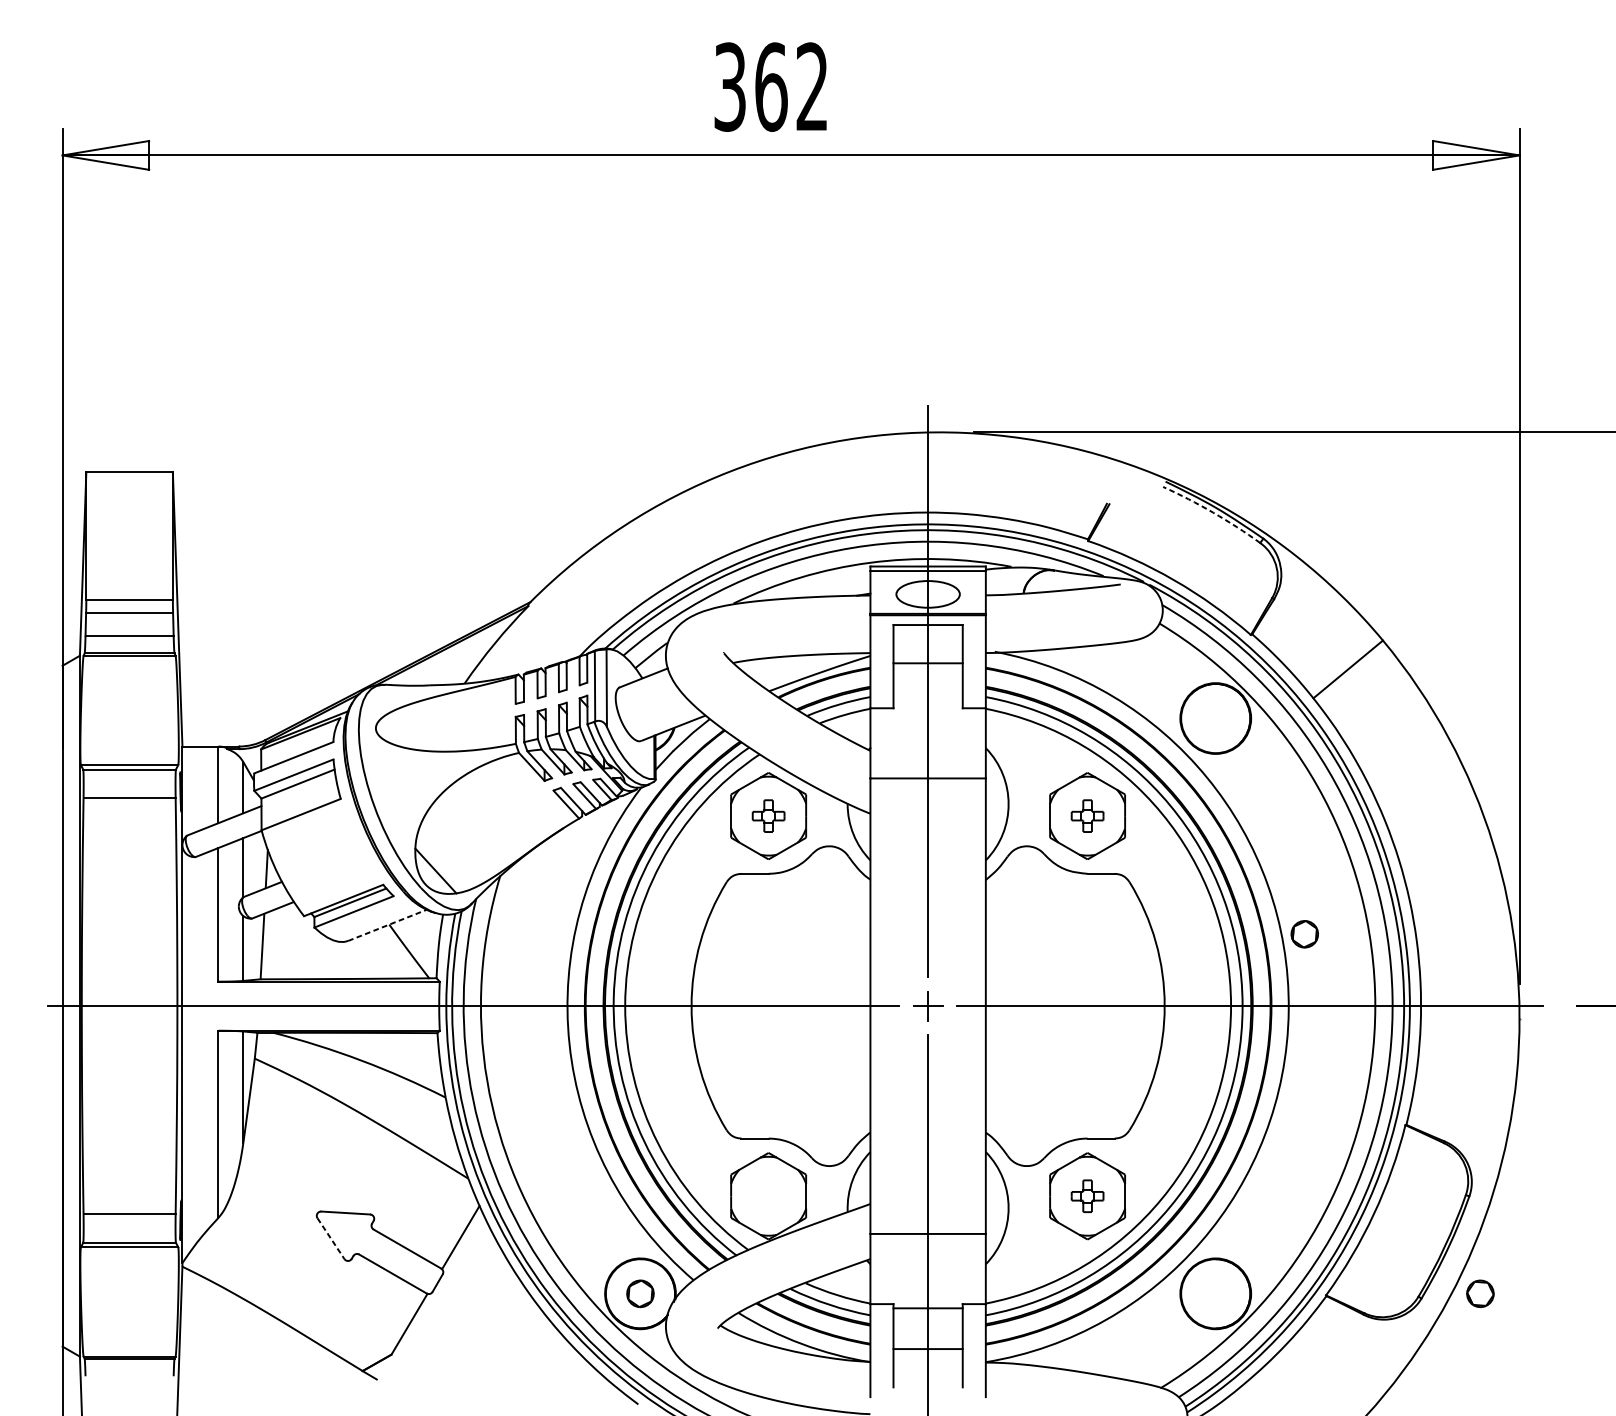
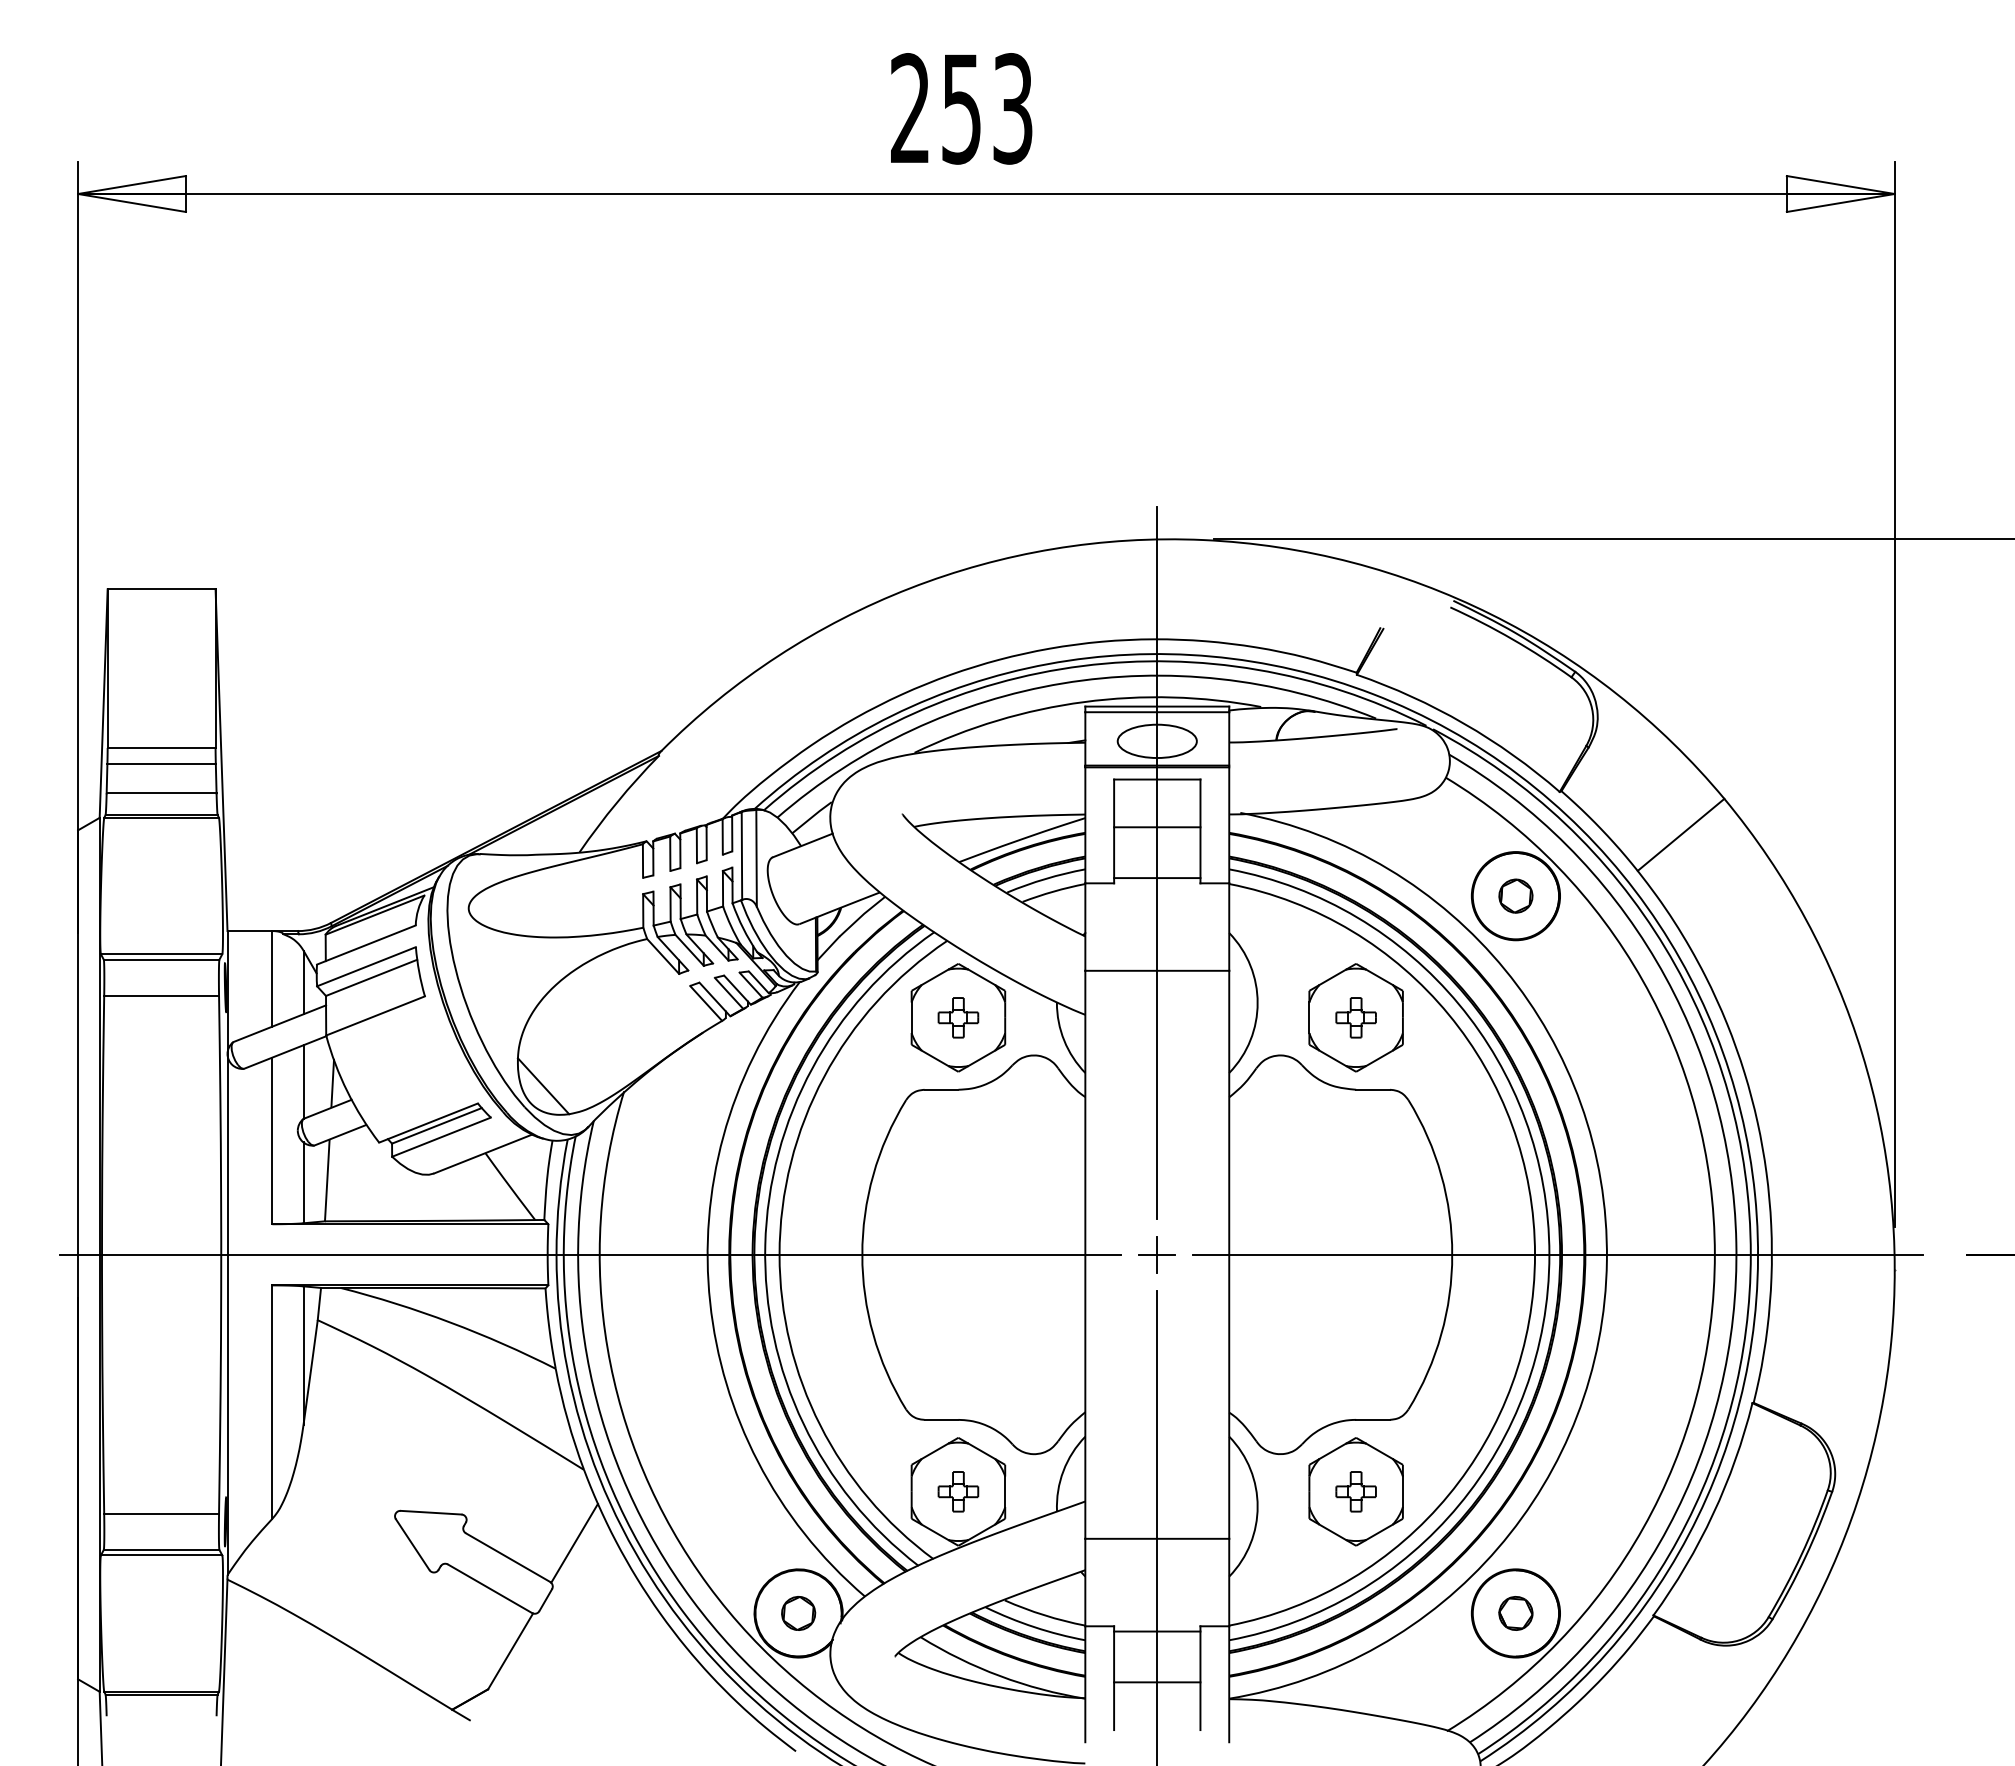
text: (771, 86) -> (961, 108), 362 -> 253
arc: (1213, 512) -> (1512, 639), dashed -> solid
line: (928, 704) -> (1157, 878), added
line: (387, 925) -> (483, 1154), dashed -> solid
part: (1304, 933) -> (1515, 895), moved
part: (768, 1196) -> (958, 1491), added
line: (330, 1239) -> (412, 1545), dashed -> solid
part: (1480, 1293) -> (1515, 1613), moved

